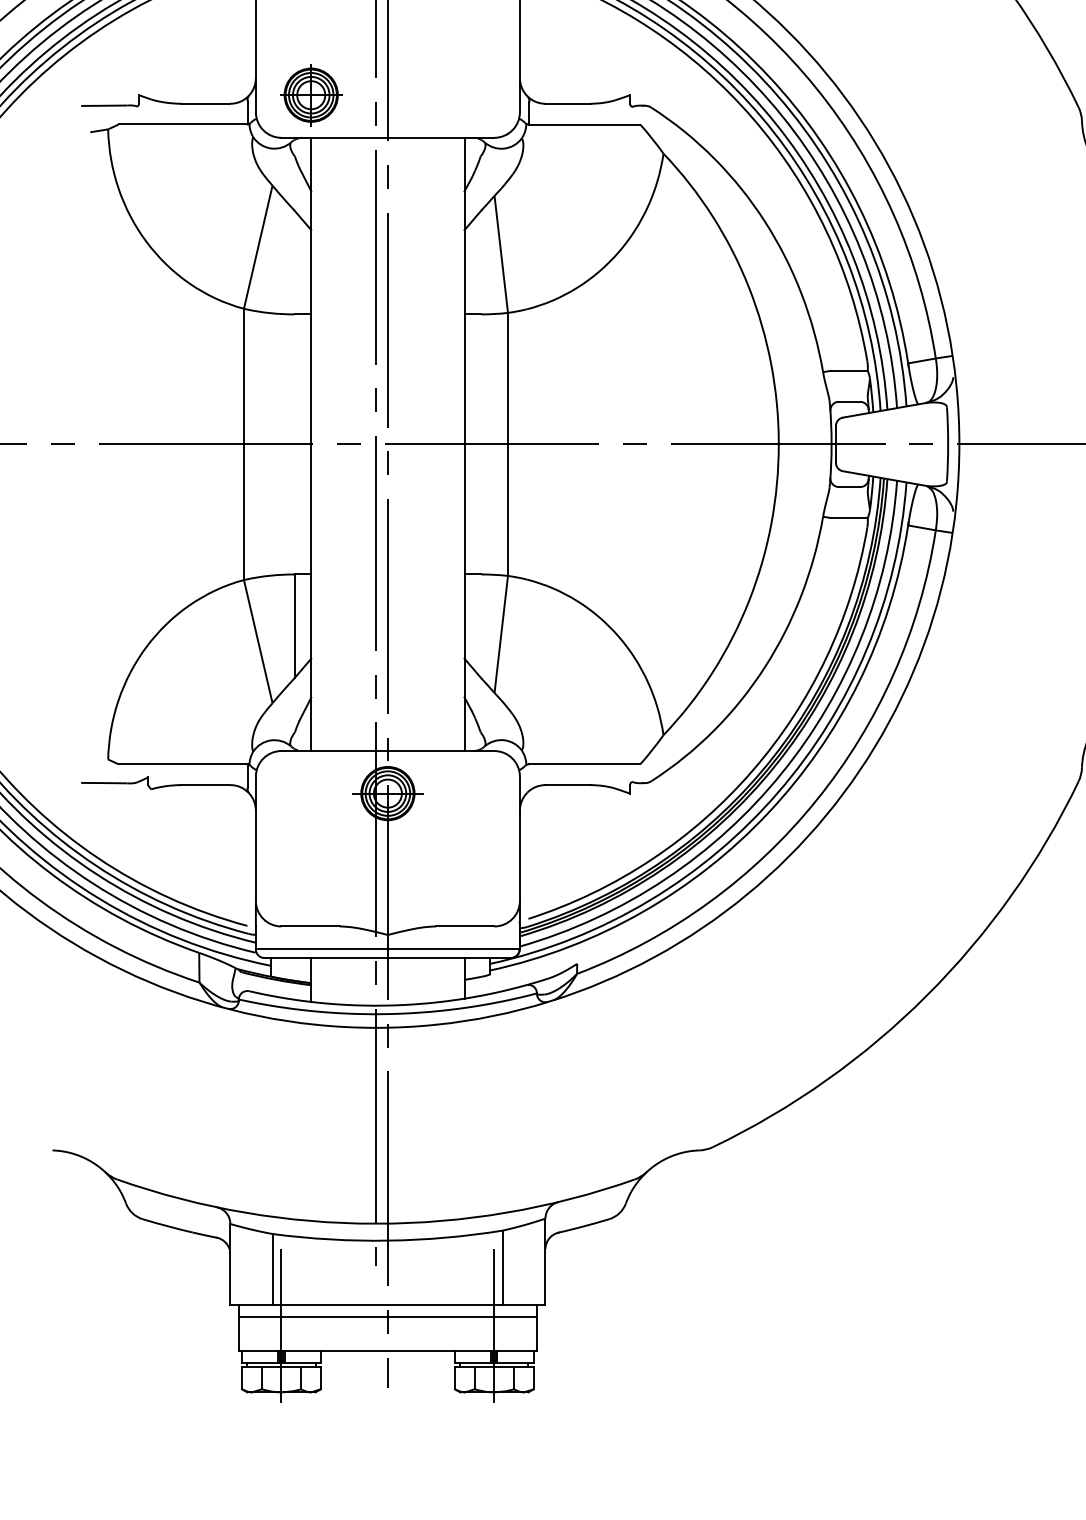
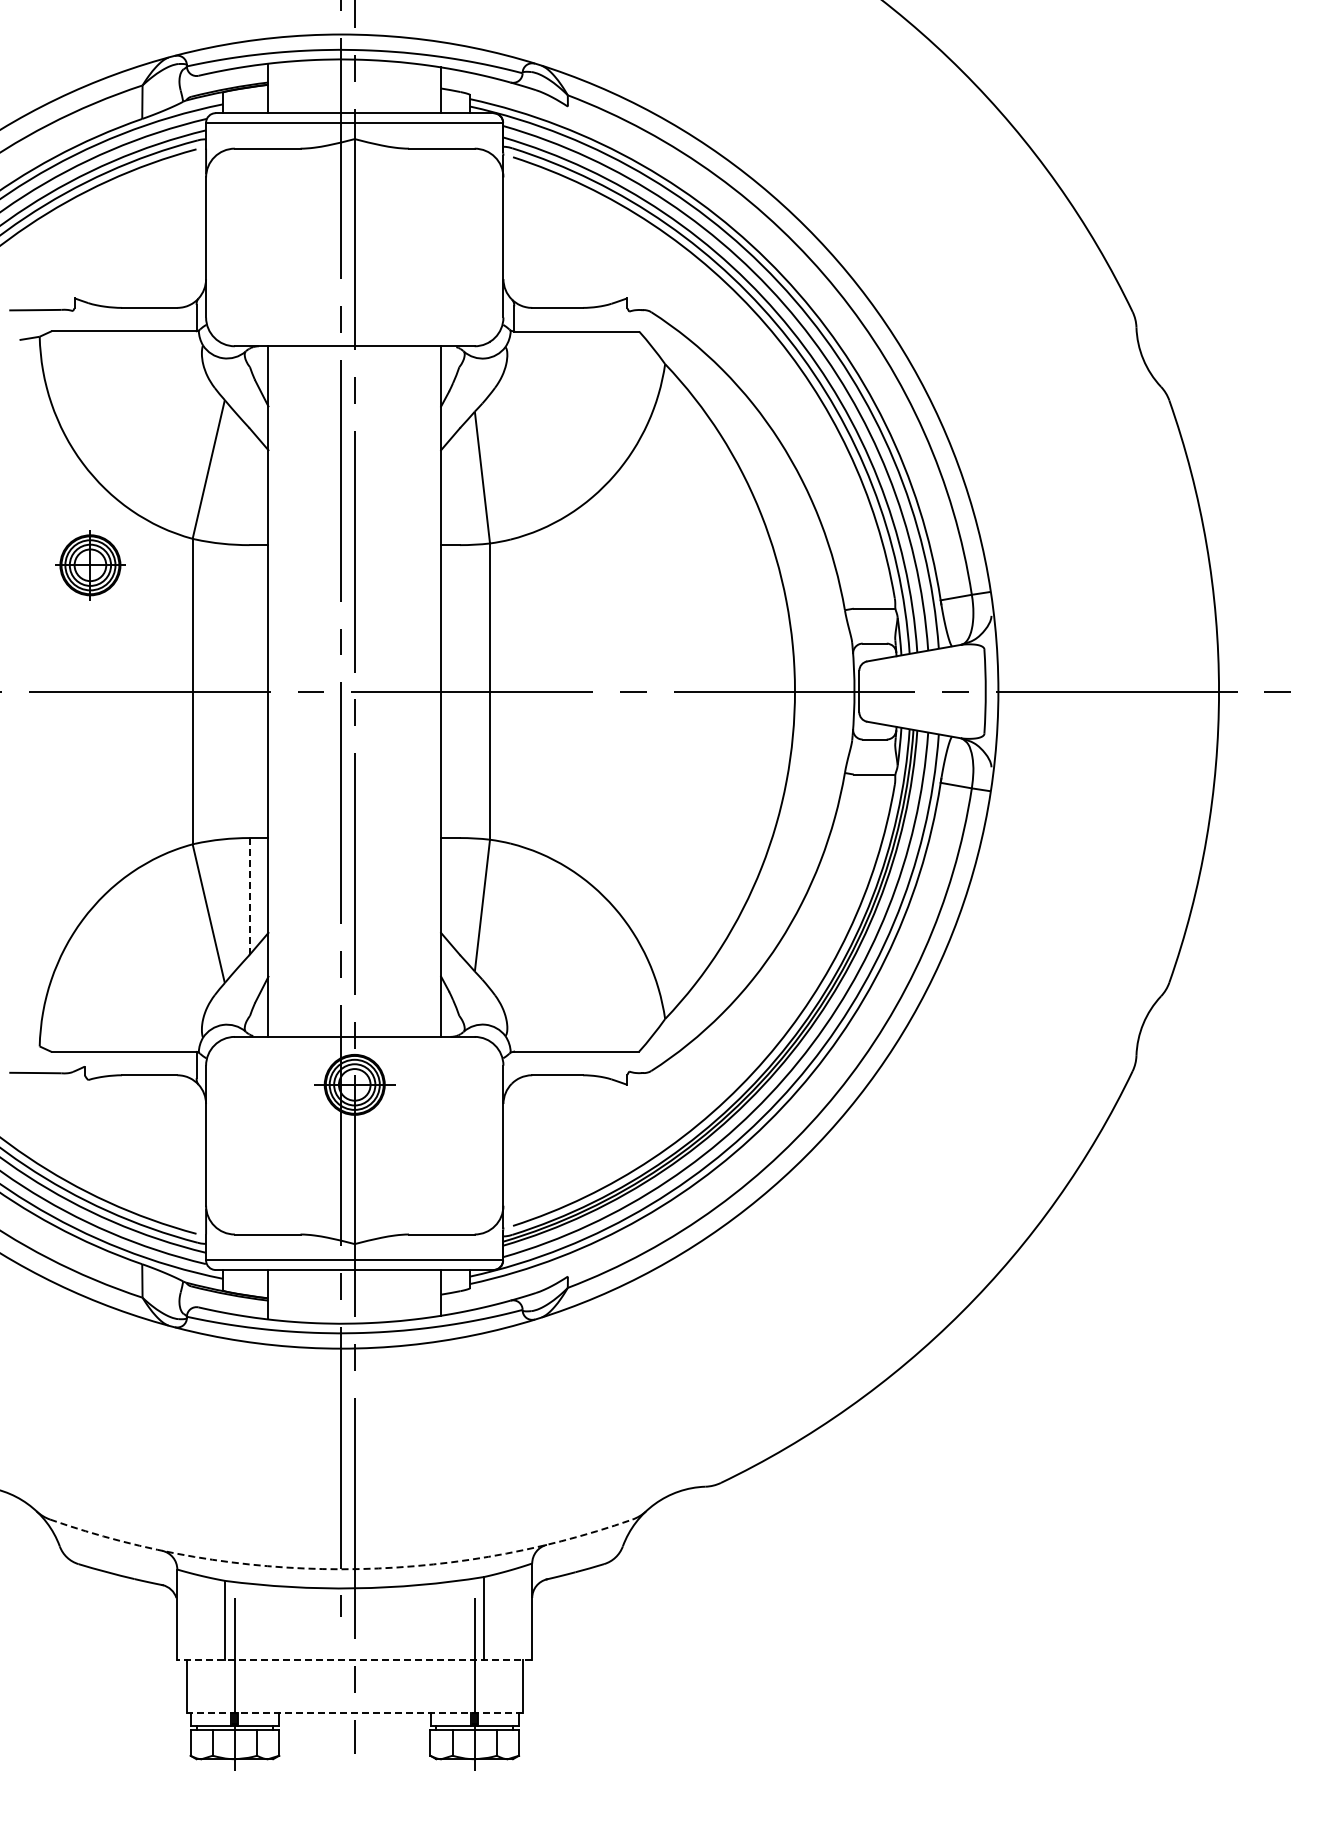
part: (311, 95) -> (90, 565), moved
line: (294, 627) -> (249, 897), solid -> dashed
arc: (376, 1223) -> (341, 1569), solid -> dashed
line: (387, 1304) -> (354, 1660), solid -> dashed
line: (387, 1317) -> (354, 1674), removed
line: (387, 1351) -> (354, 1713), solid -> dashed

